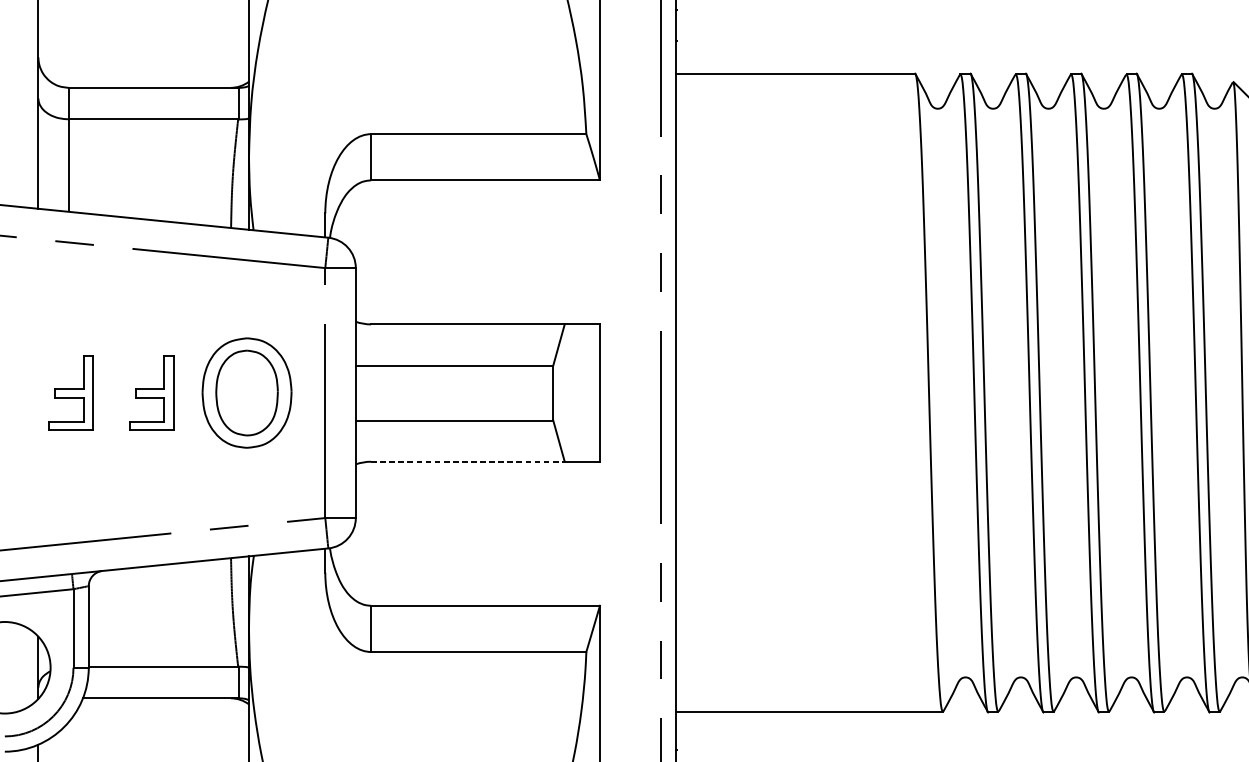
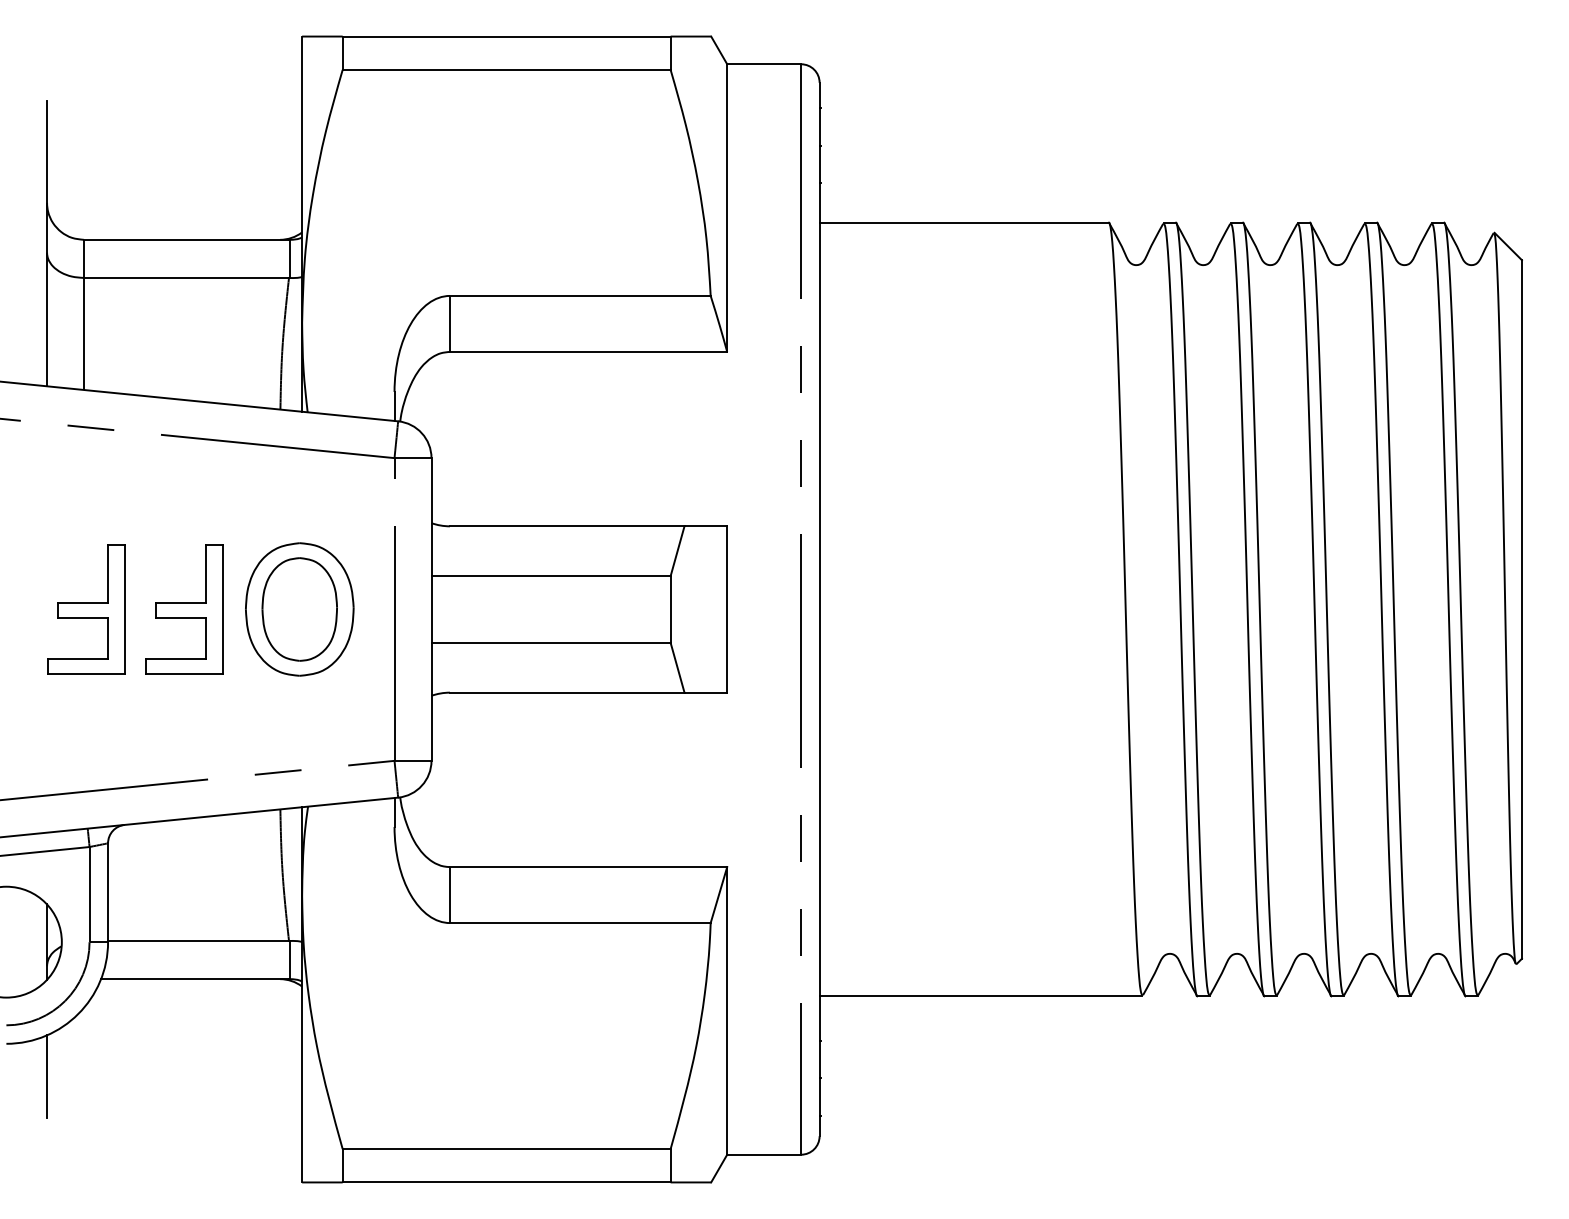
part: (70, 393) -> (86, 609), size x1.43
part: (151, 393) -> (184, 609), size x1.43
line: (468, 461) -> (567, 692), dashed -> solid

